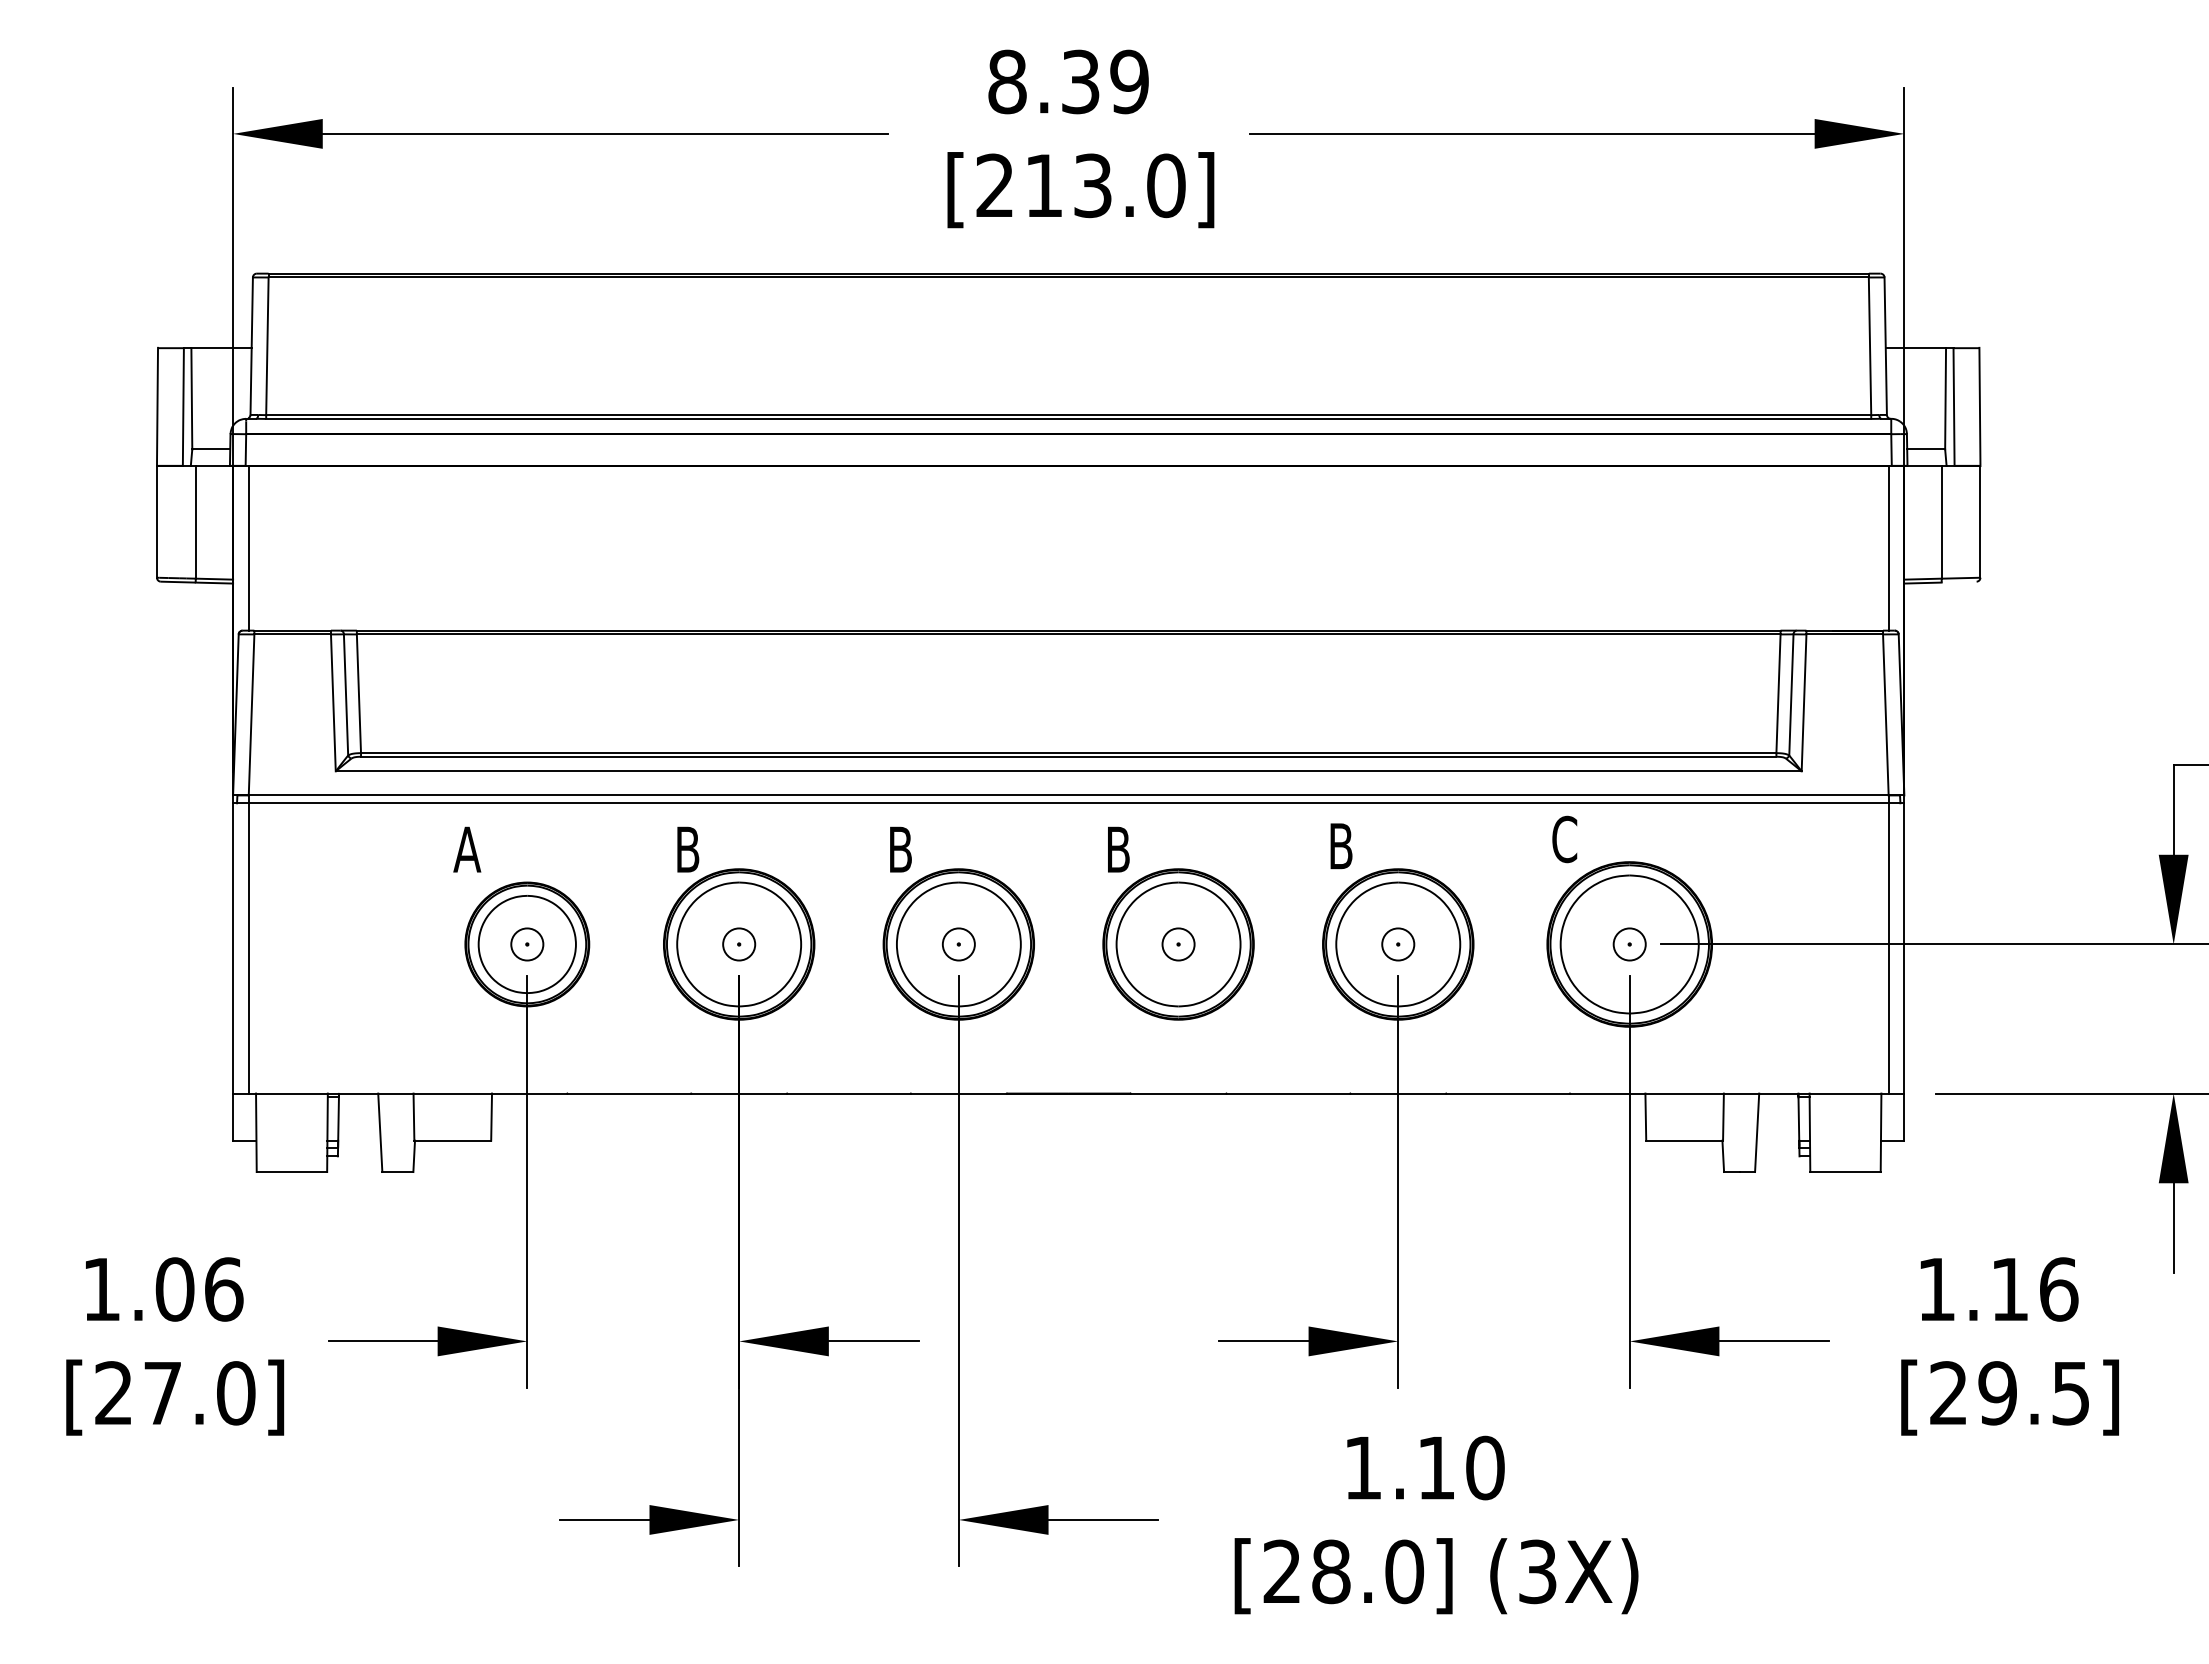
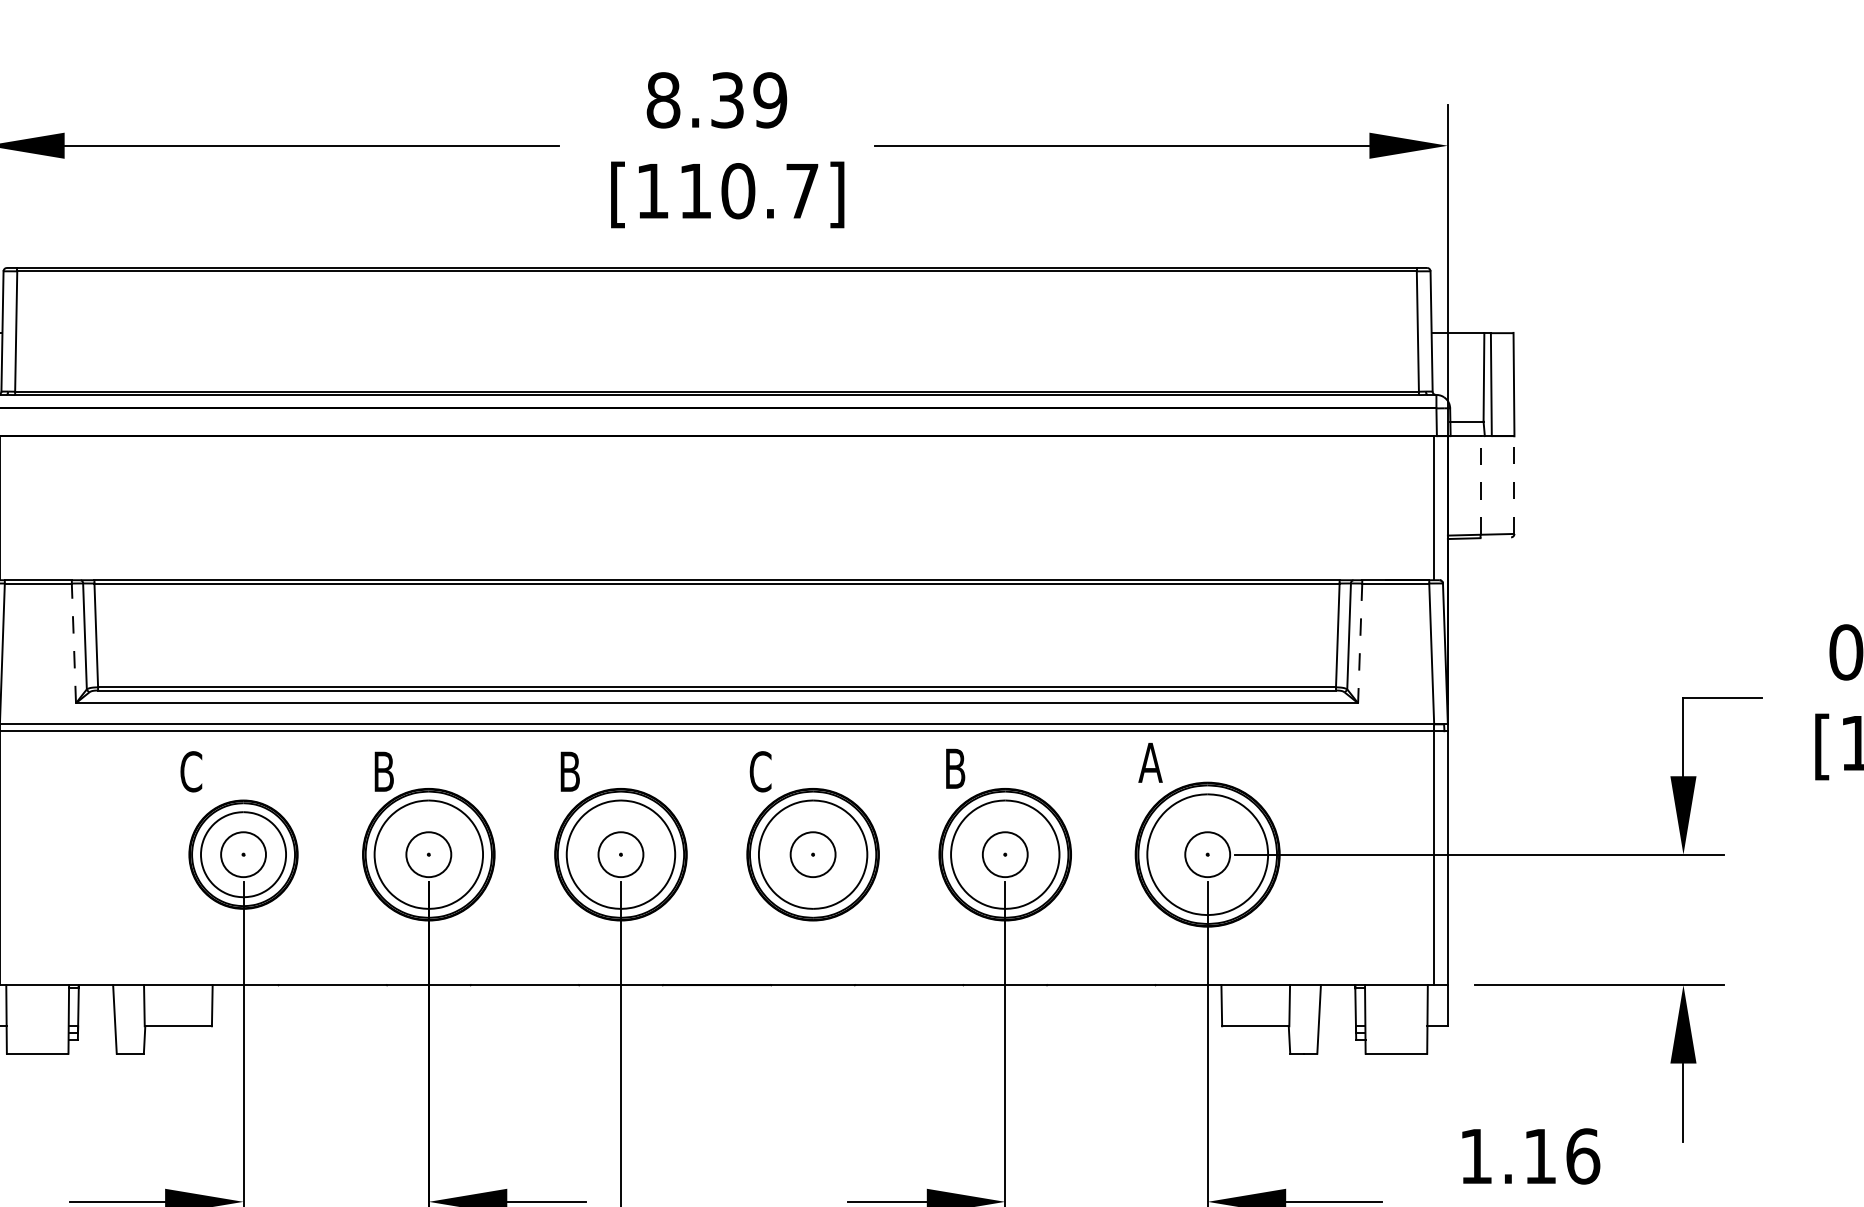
text: (1080, 185) -> (727, 190), [213.0] -> [110.7]
line: (1941, 521) -> (1480, 484), solid -> dashed
line: (1980, 521) -> (1514, 484), solid -> dashed
line: (333, 702) -> (74, 643), solid -> dashed
line: (1804, 703) -> (1360, 643), solid -> dashed
text: (1564, 839) -> (1150, 762), C -> A
text: (467, 849) -> (191, 771), A -> C
text: (1118, 849) -> (760, 771), B -> C
circle: (527, 944) -> (243, 854), size x1.6
circle: (739, 944) -> (429, 854), size x1.6
circle: (958, 944) -> (620, 854), size x1.6
circle: (1178, 944) -> (813, 854), size x1.6
circle: (1398, 944) -> (1005, 854), size x1.6
circle: (1629, 944) -> (1207, 854), size x1.6

